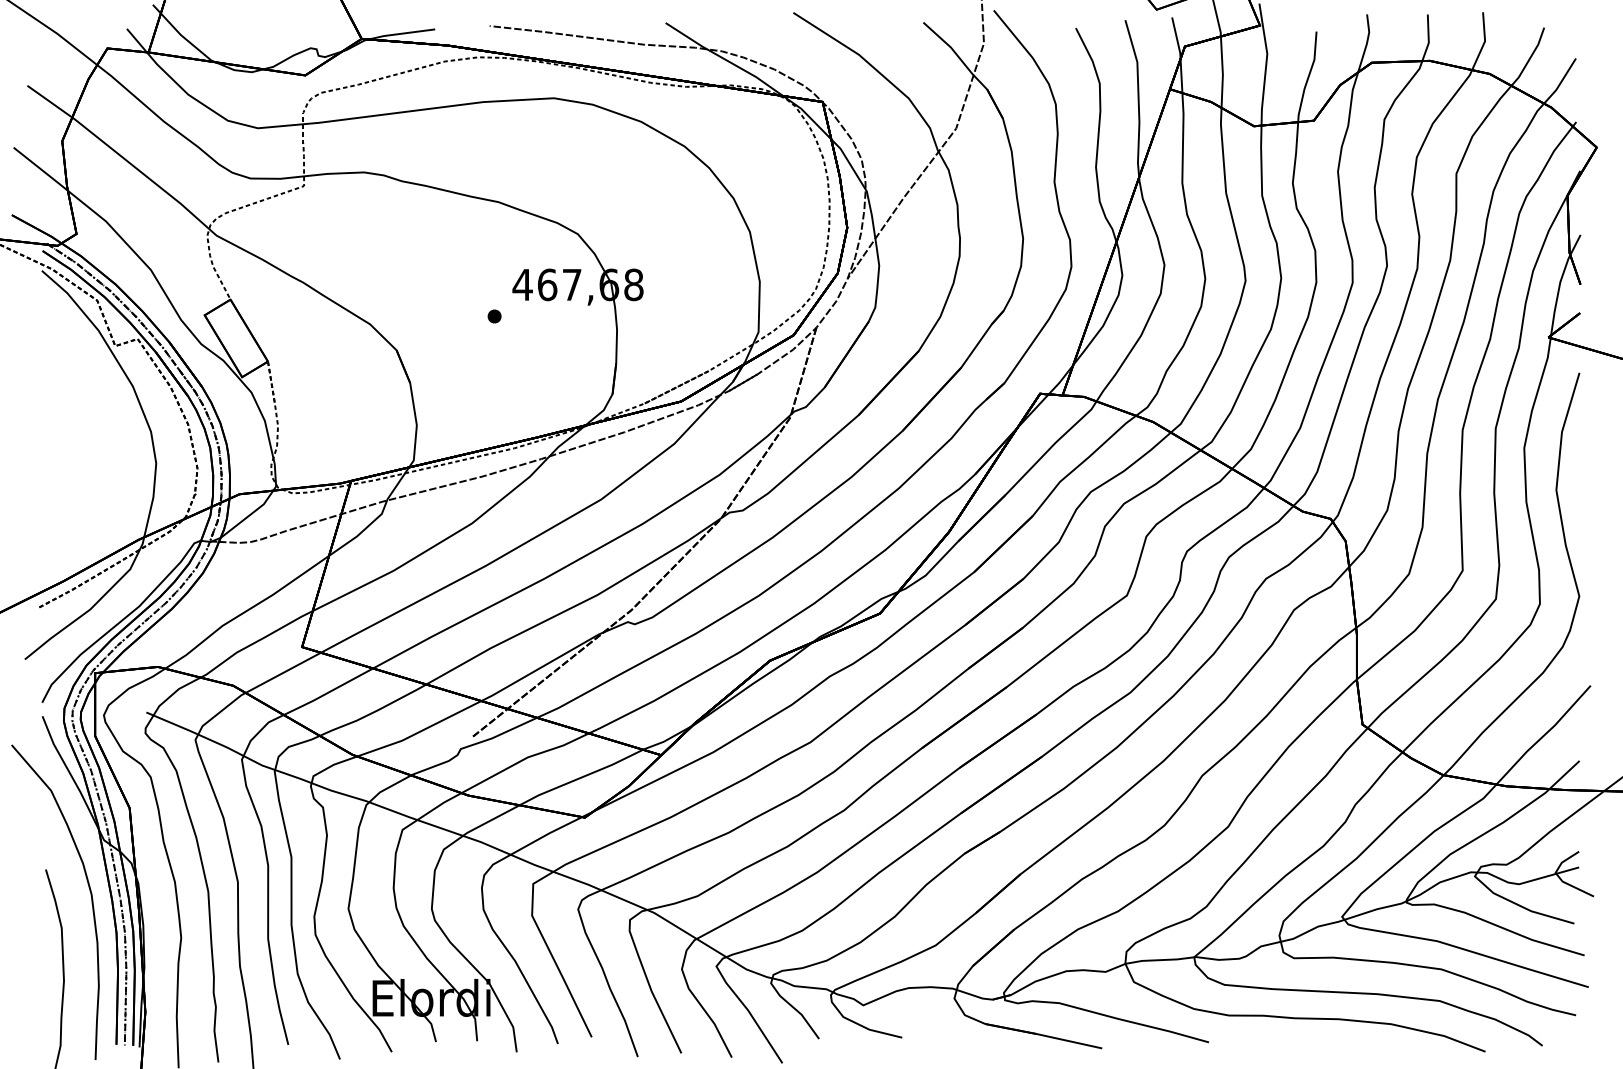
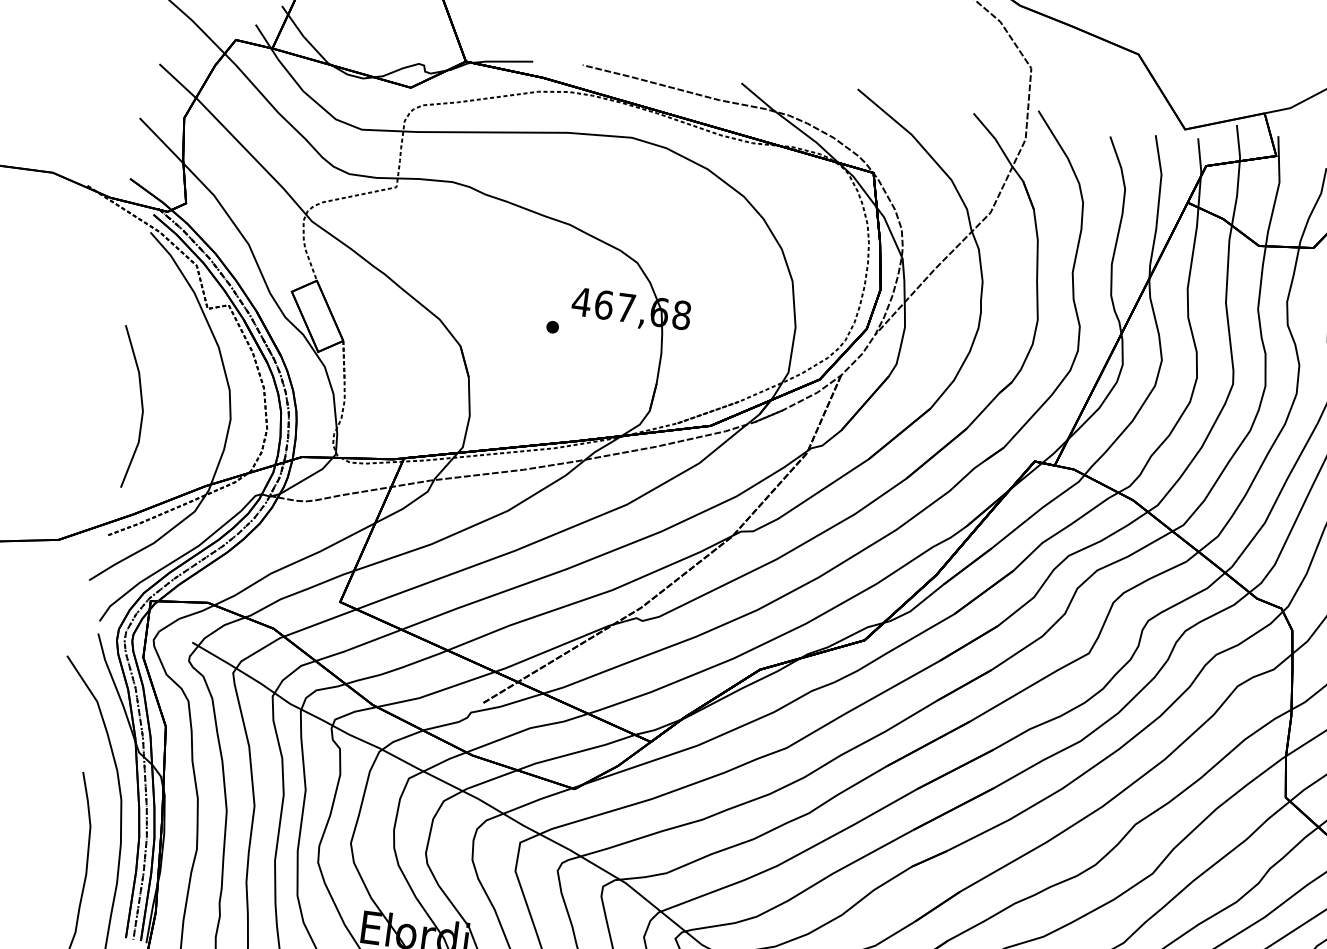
line: (56, 460) -> (141, 404), added

